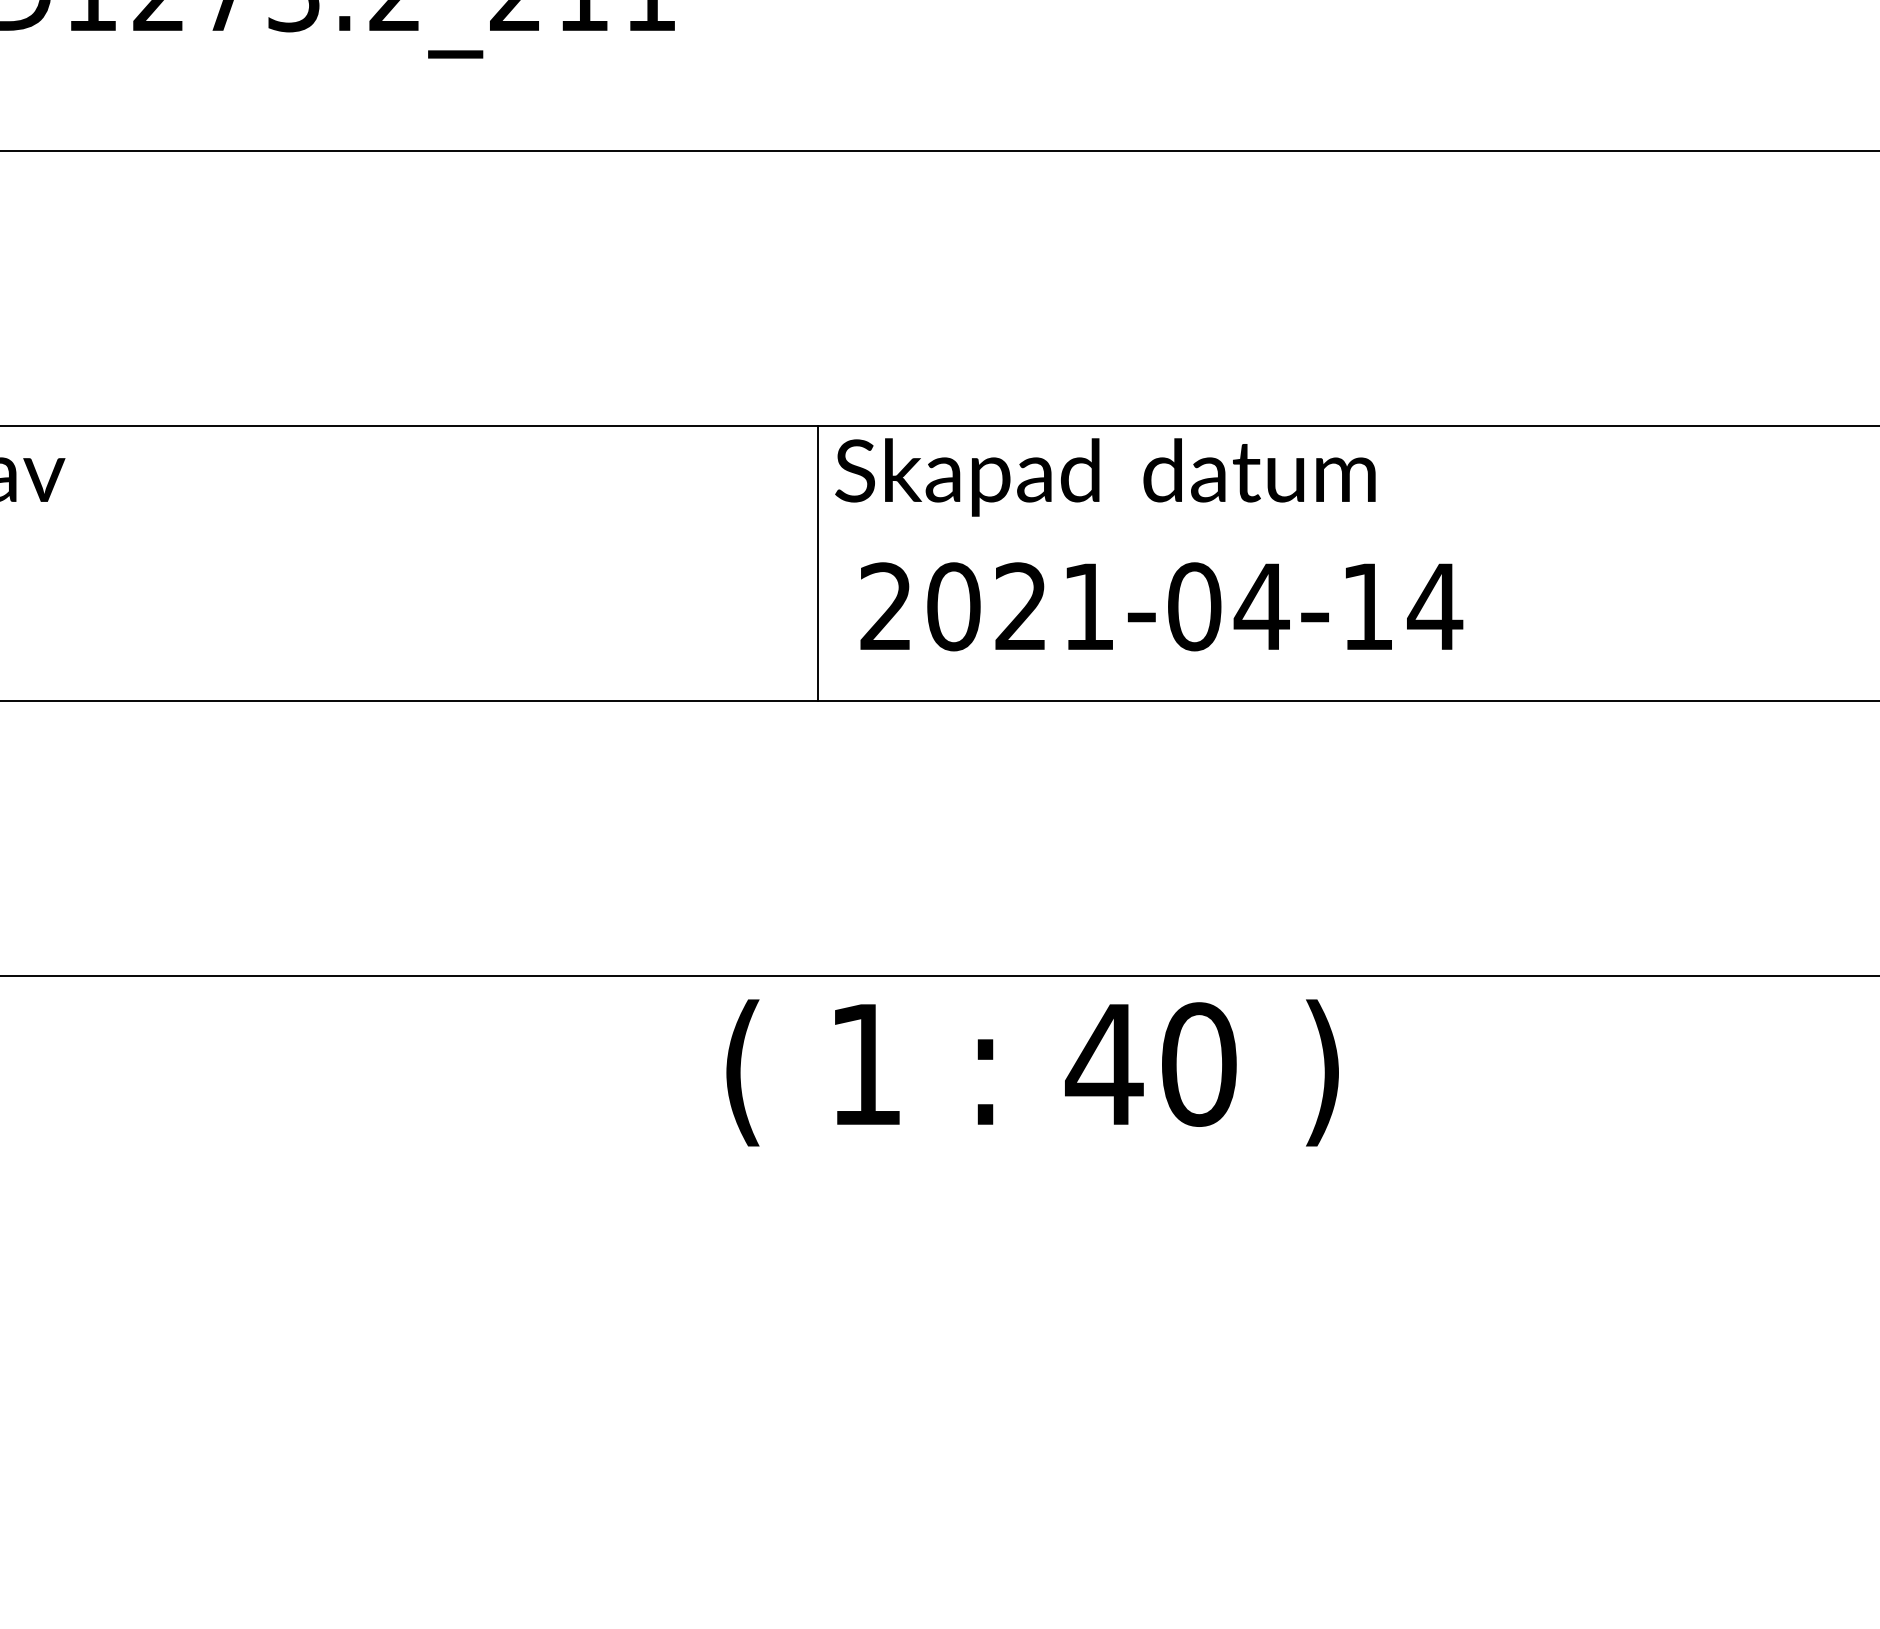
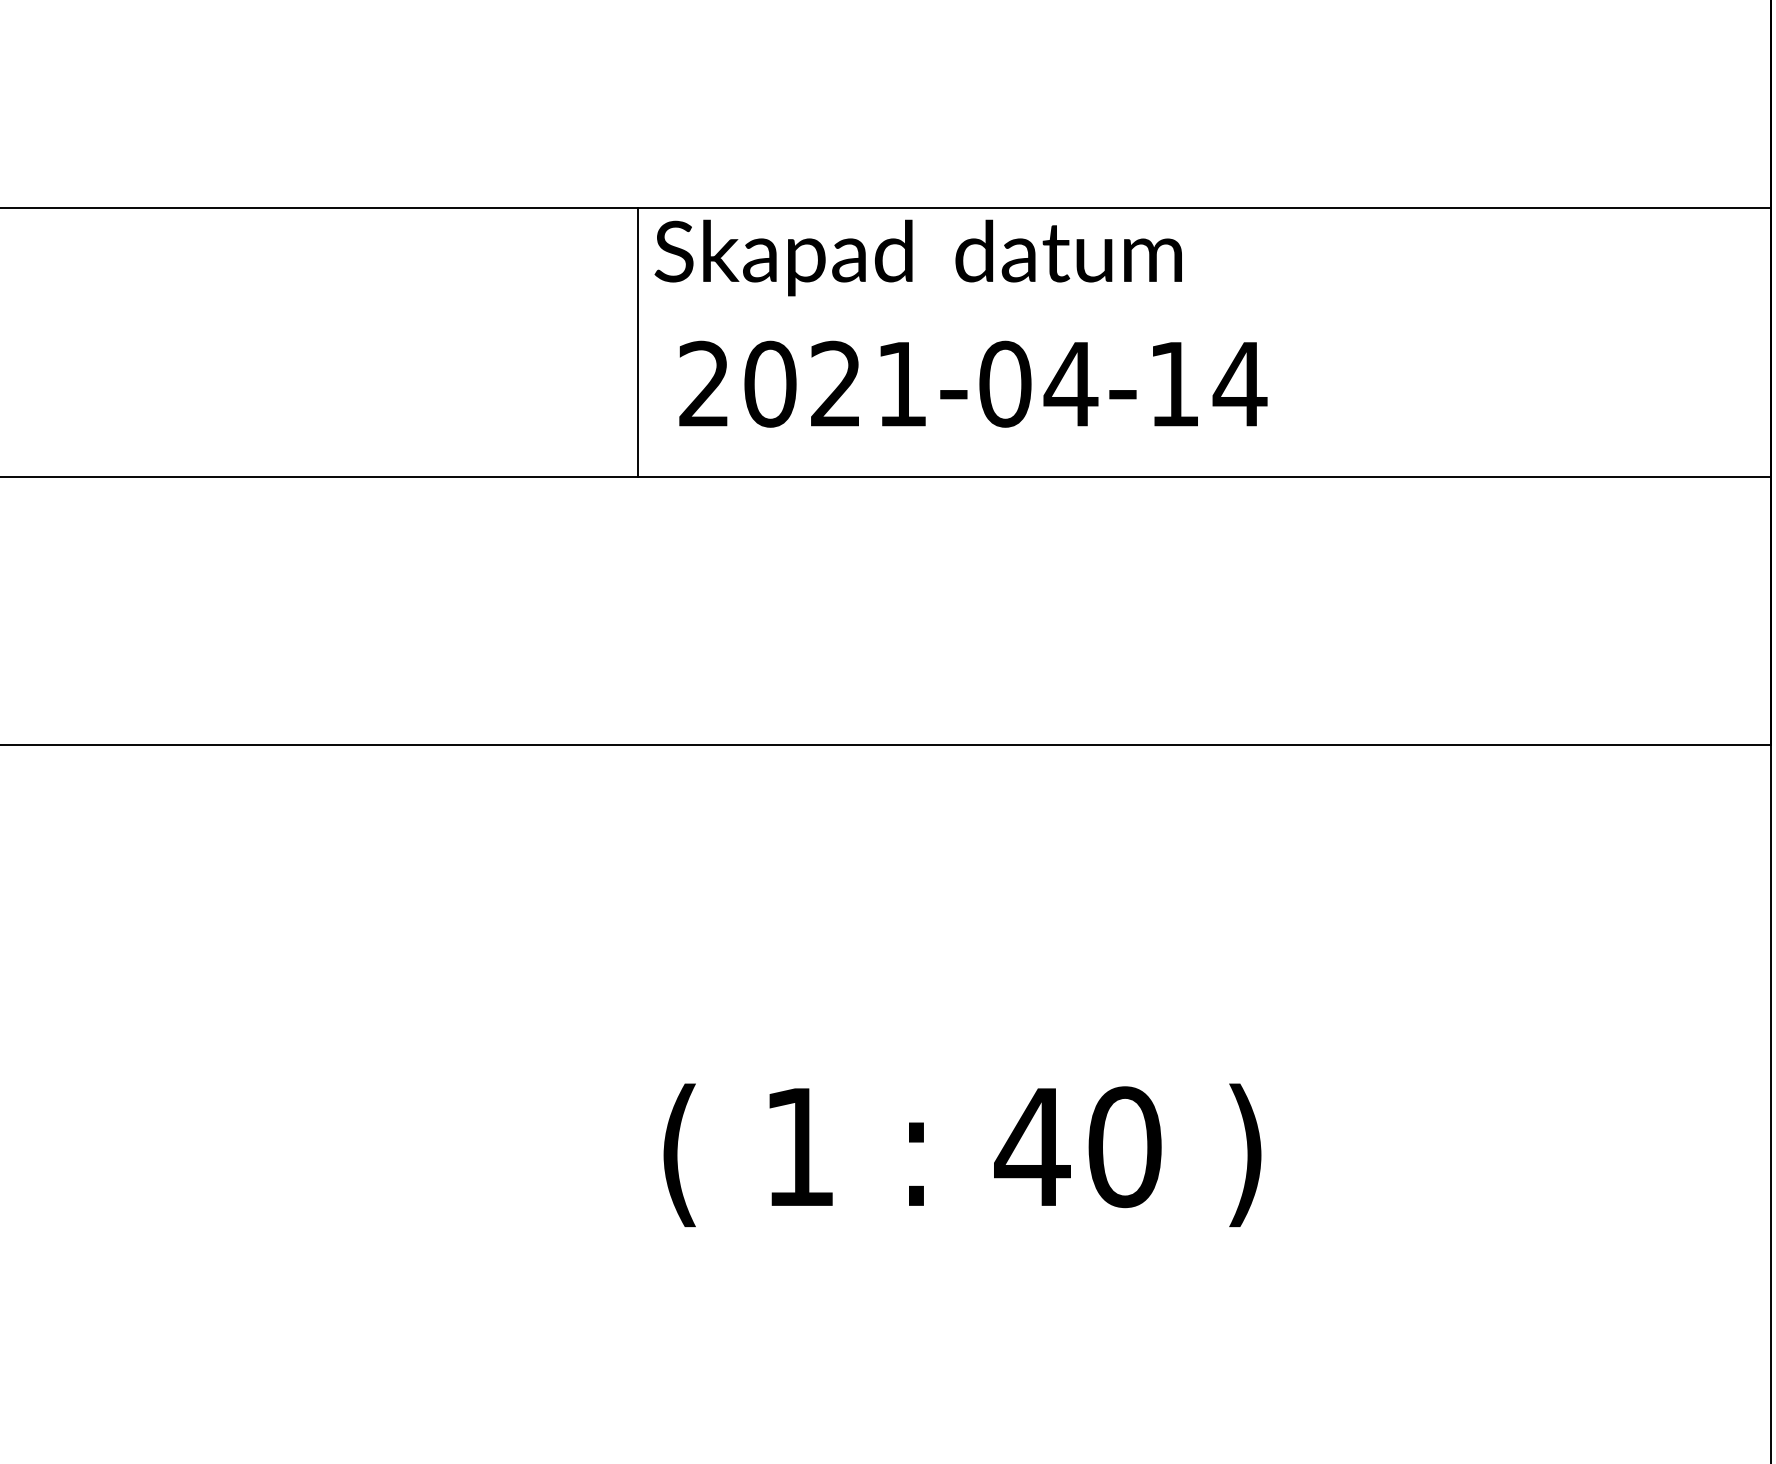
text: (1032, 1072) -> (962, 1154), moved

